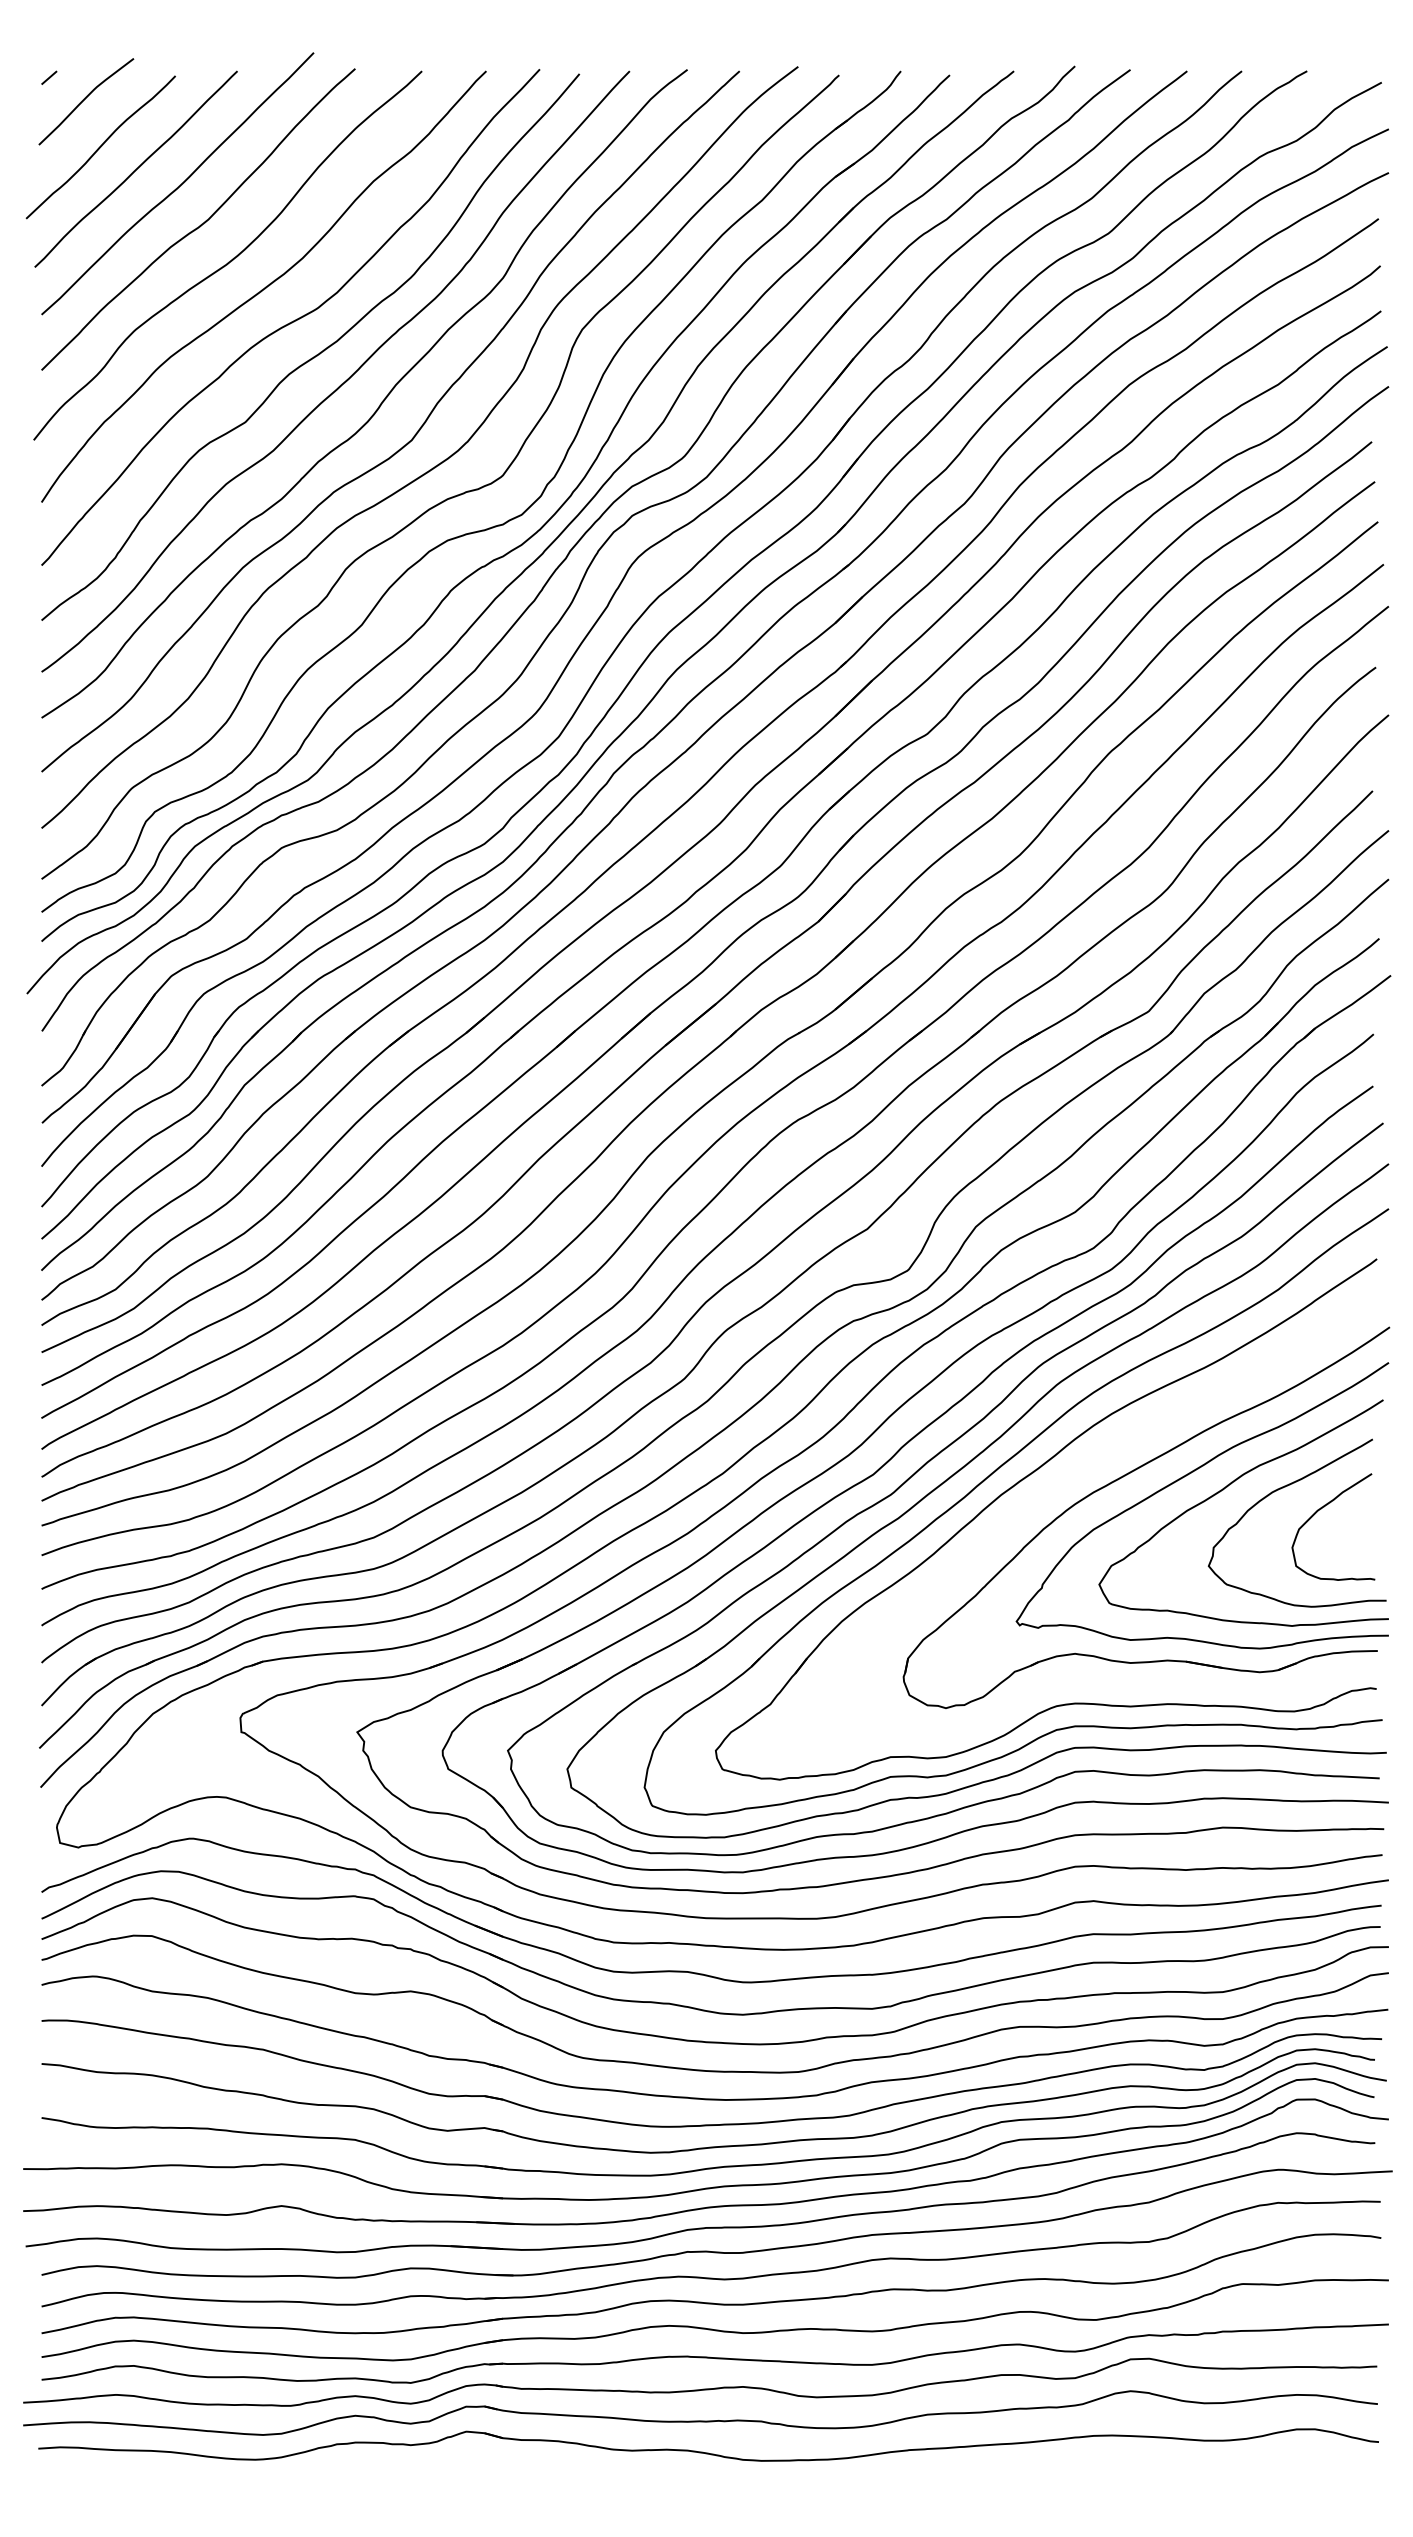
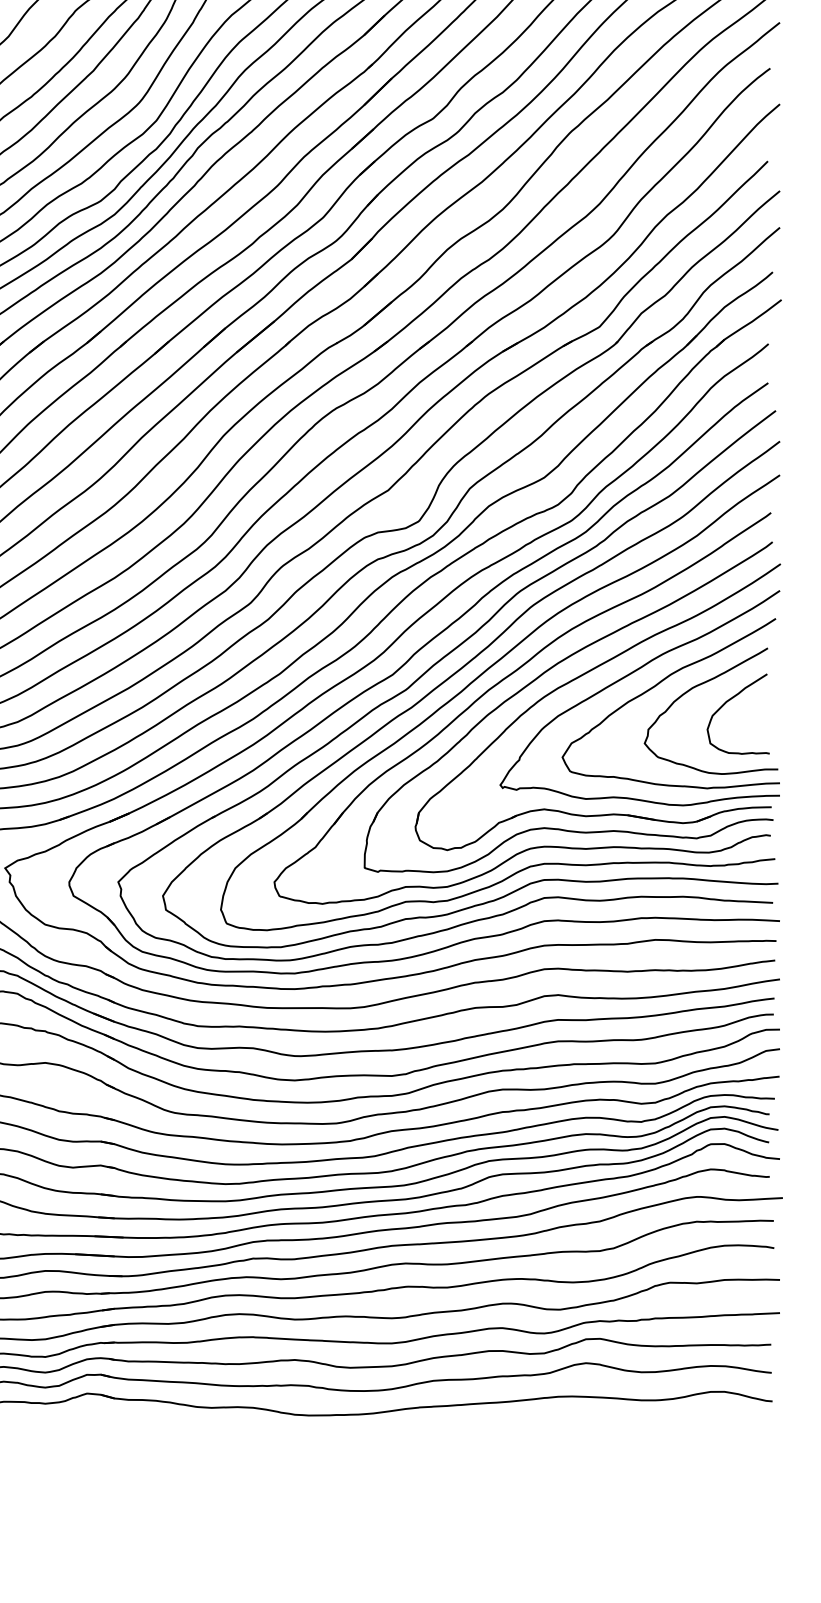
part: (1076, 1472) -> (545, 673), added

